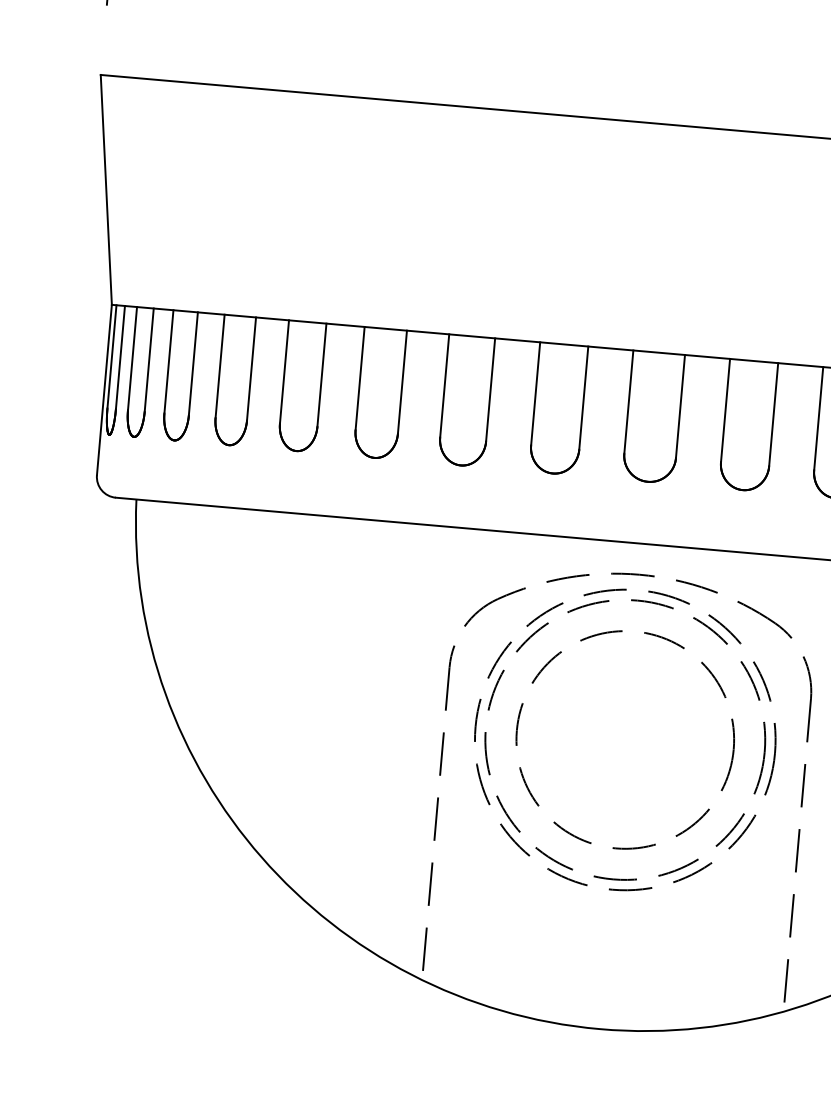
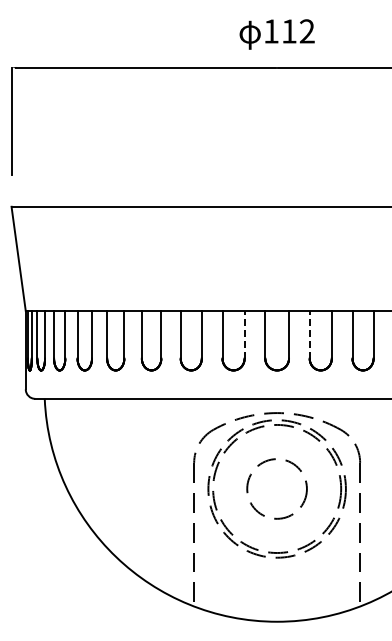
line: (583, 397) -> (244, 334), solid -> dashed
line: (725, 409) -> (309, 334), solid -> dashed
circle: (623, 738) -> (276, 488), size x0.6

